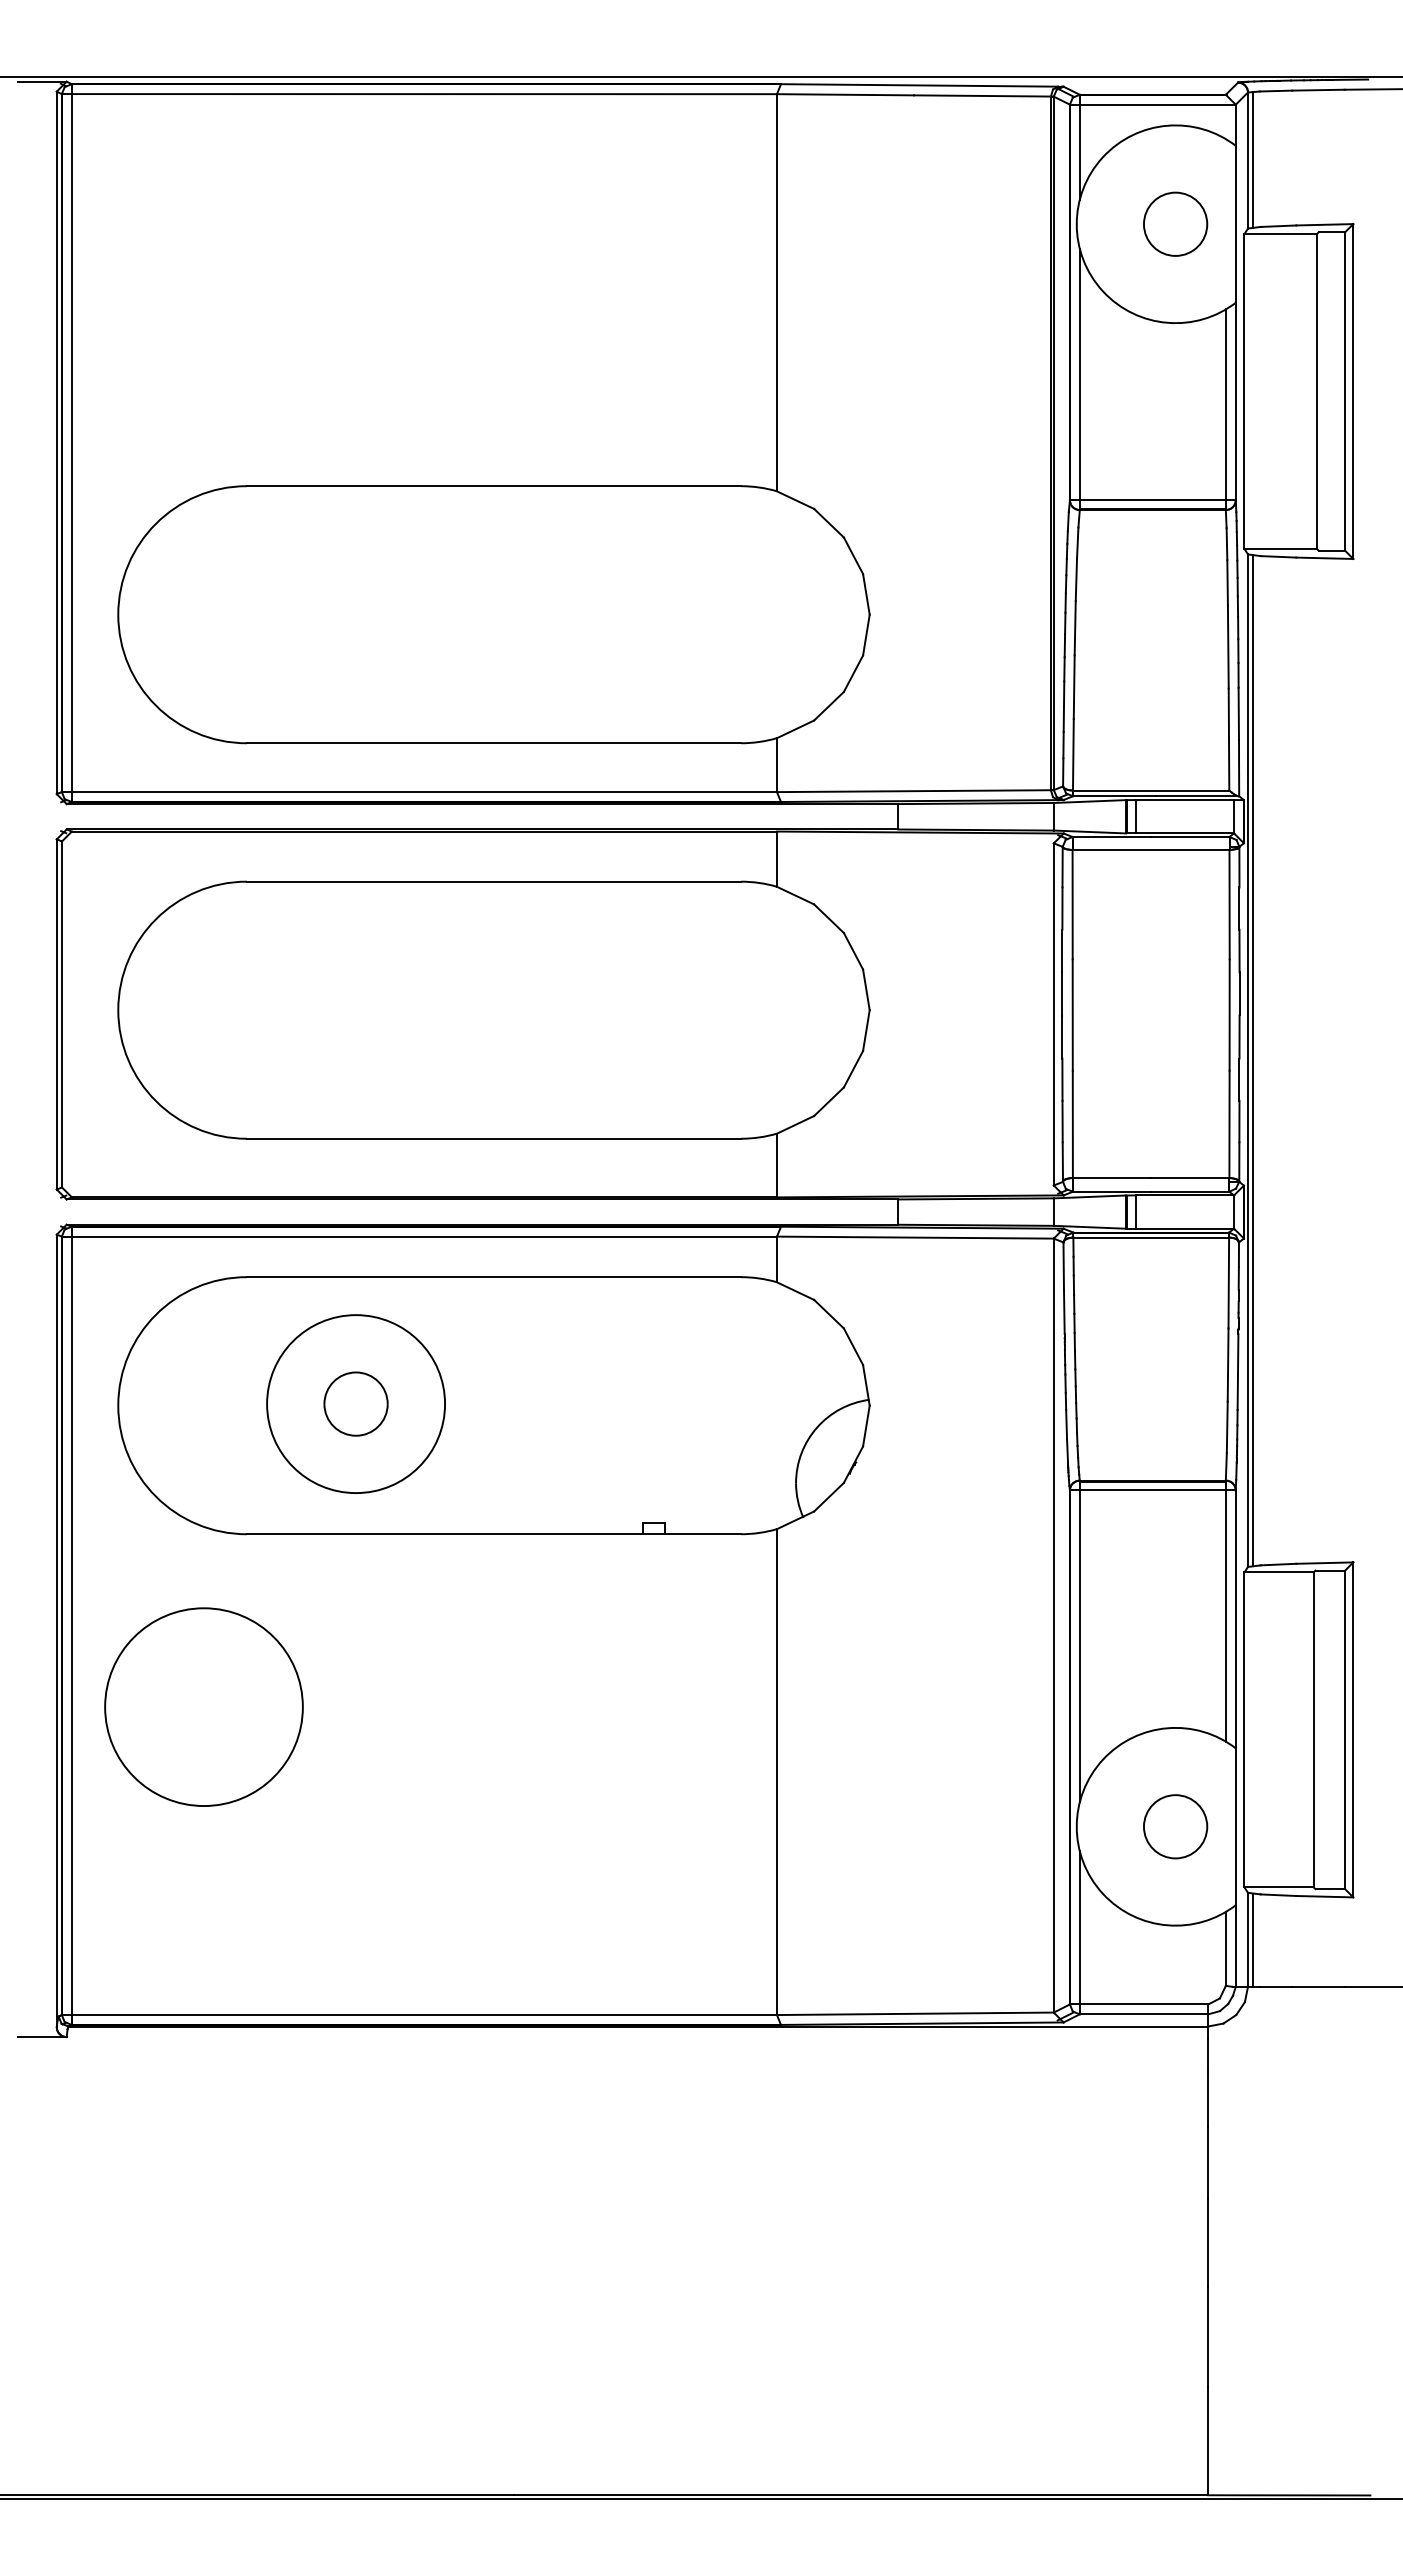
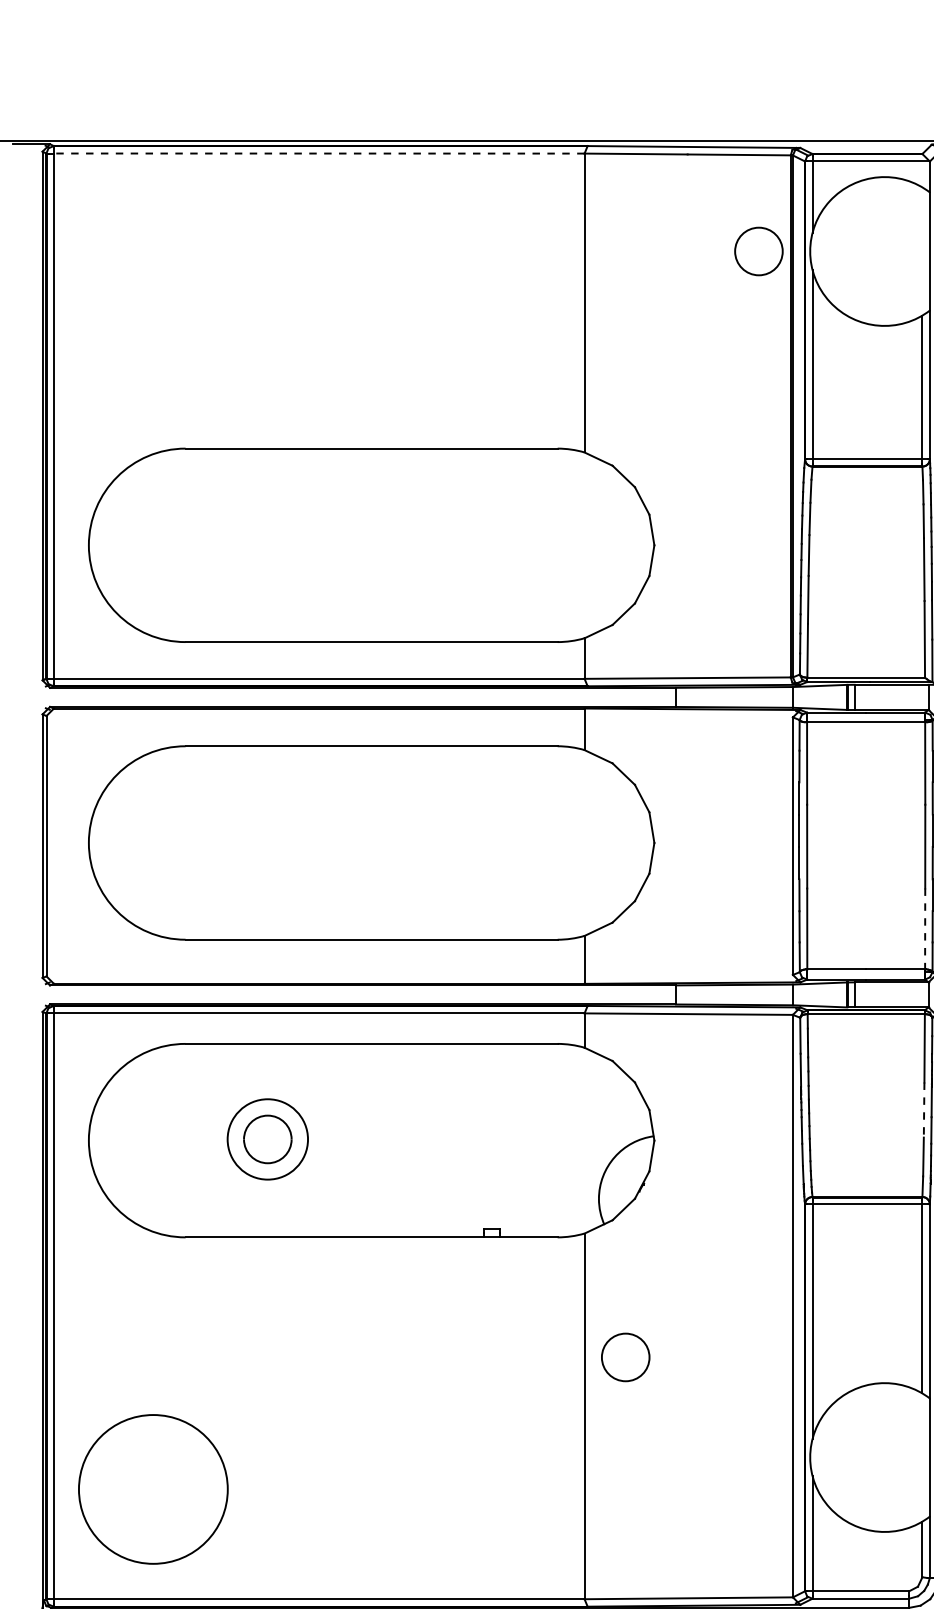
line: (424, 94) -> (319, 153), solid -> dashed
circle: (1175, 223) -> (758, 250), moved
line: (1229, 1124) -> (925, 929), solid -> dashed
line: (1228, 1365) -> (924, 1110), solid -> dashed
circle: (356, 1404) -> (268, 1139), size x0.6
circle: (203, 1706) -> (153, 1488), moved
circle: (1175, 1826) -> (625, 1357), moved

